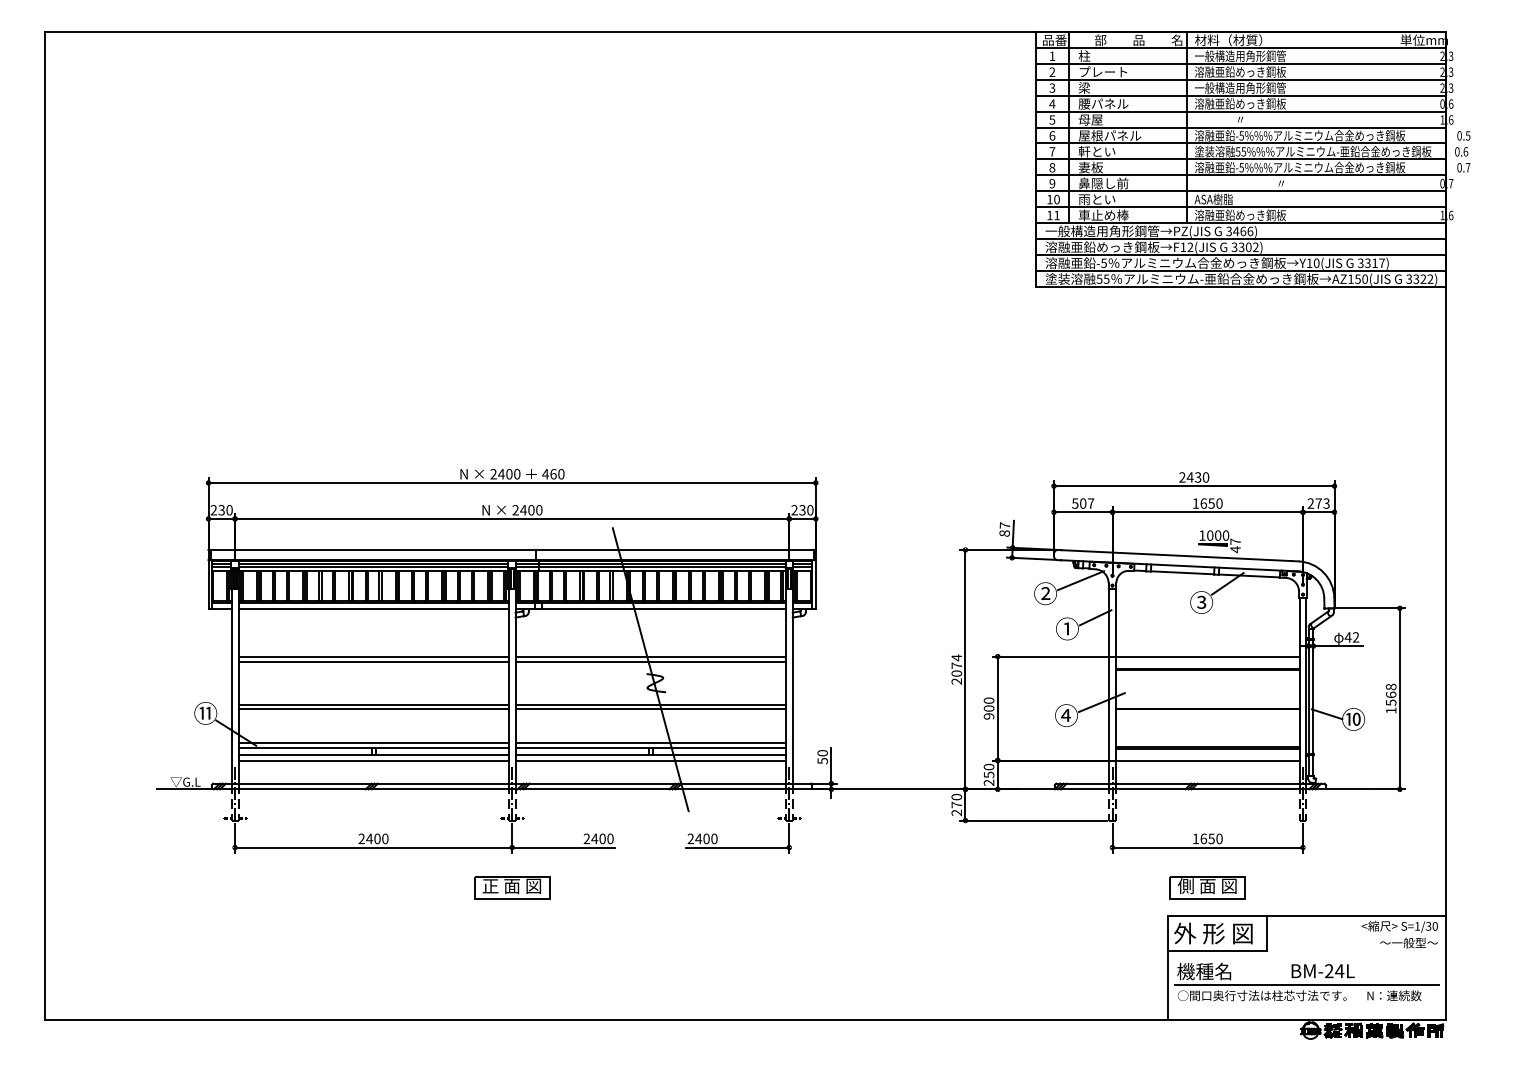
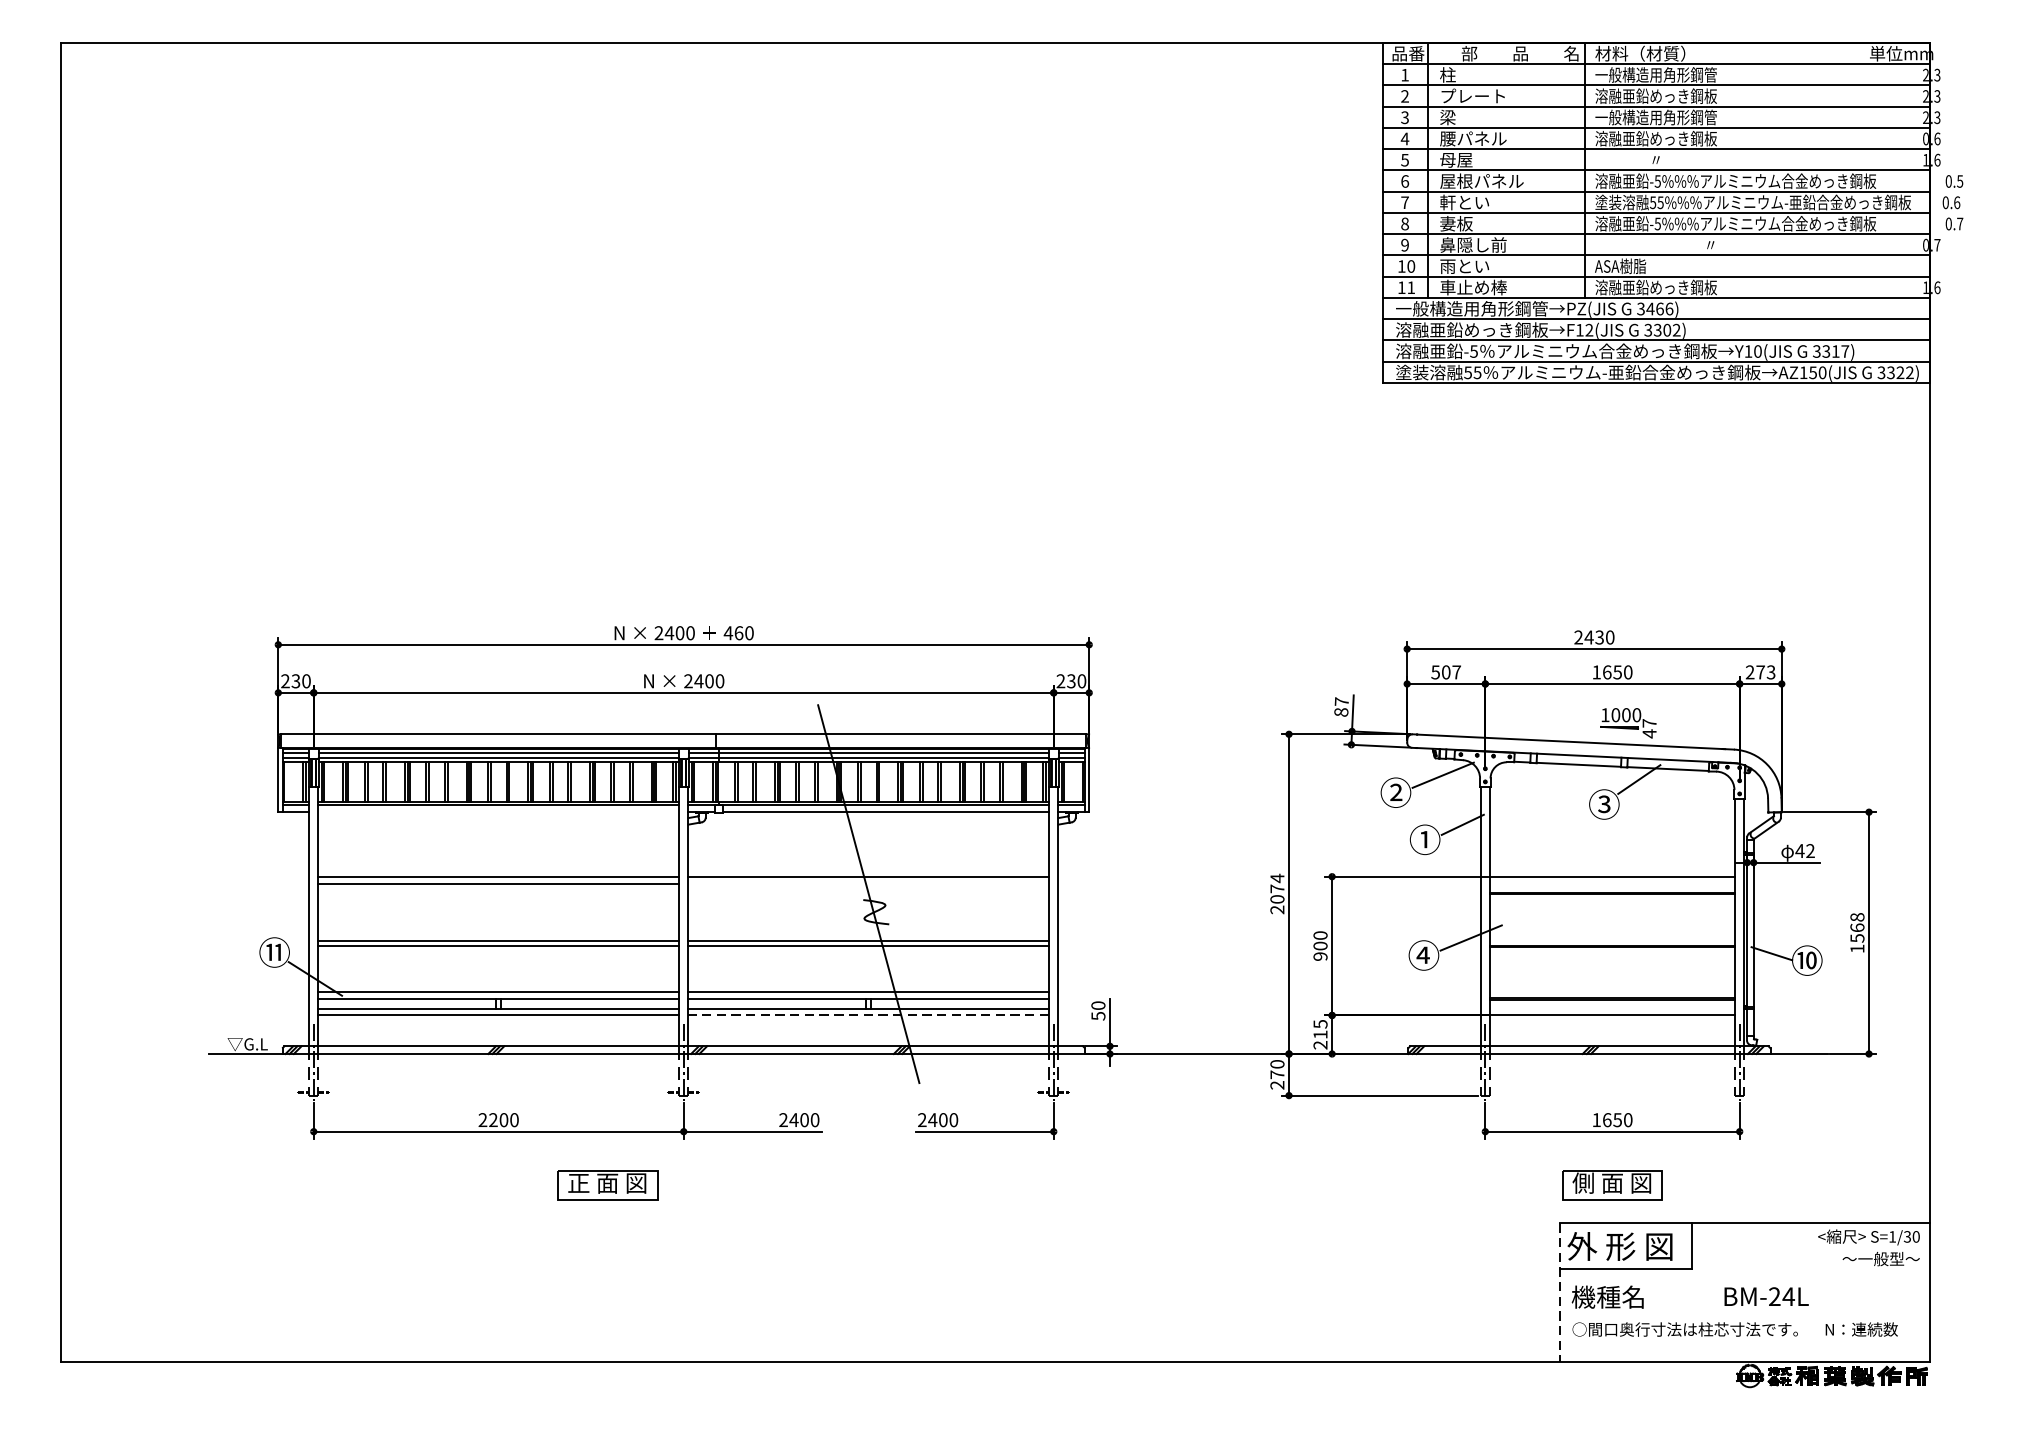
line: (373, 608) -> (498, 812), removed
line: (650, 661) -> (868, 883), removed
line: (650, 760) -> (868, 1015), solid -> dashed
text: (988, 770) -> (1319, 1028), 250 -> 215
text: (369, 838) -> (493, 1119), 2400 -> 2200
part: (512, 887) -> (608, 1184), moved
line: (1168, 968) -> (1560, 1293), solid -> dashed
line: (1306, 985) -> (1744, 1315), removed

